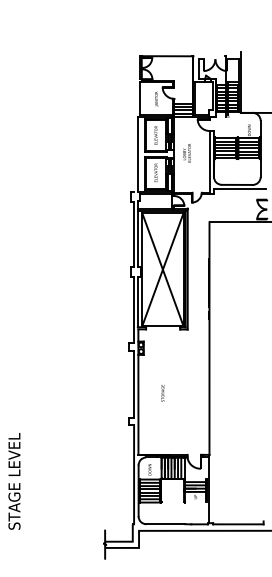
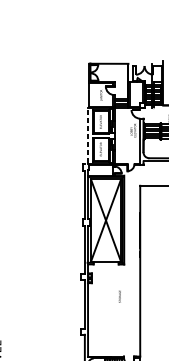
text: (186, 153) -> (132, 130), moved
line: (137, 154) -> (87, 135), solid -> dashed
text: (162, 393) -> (119, 296), moved

